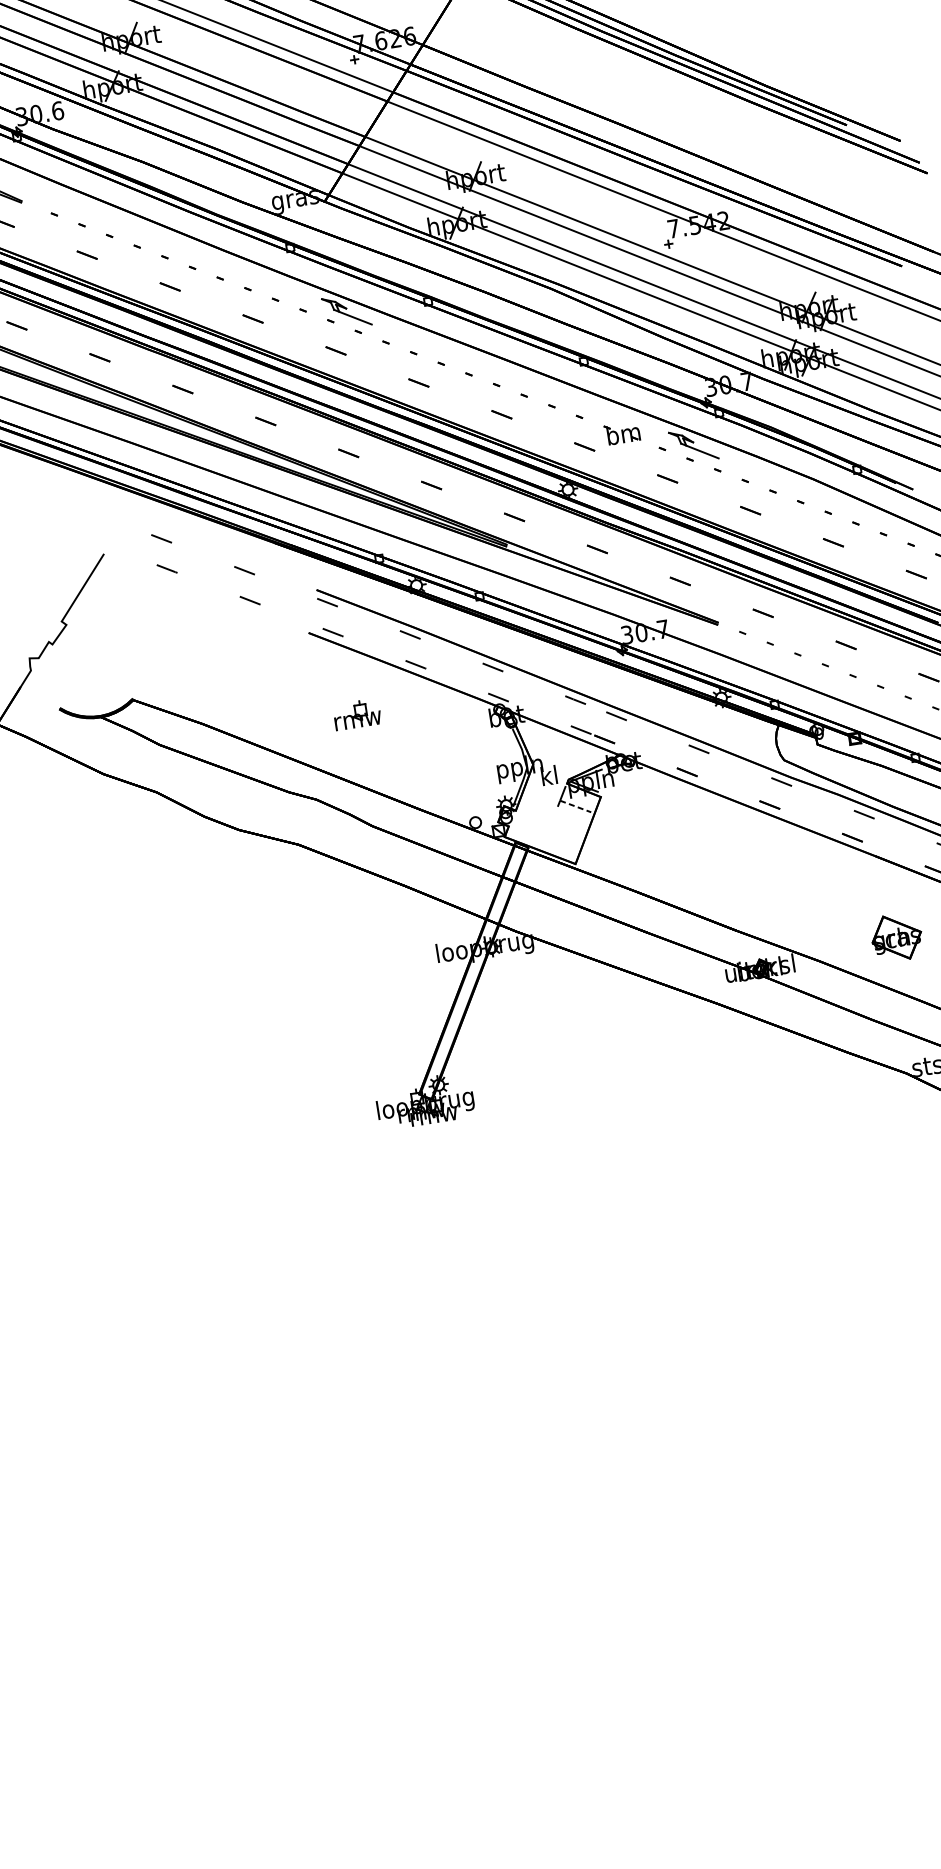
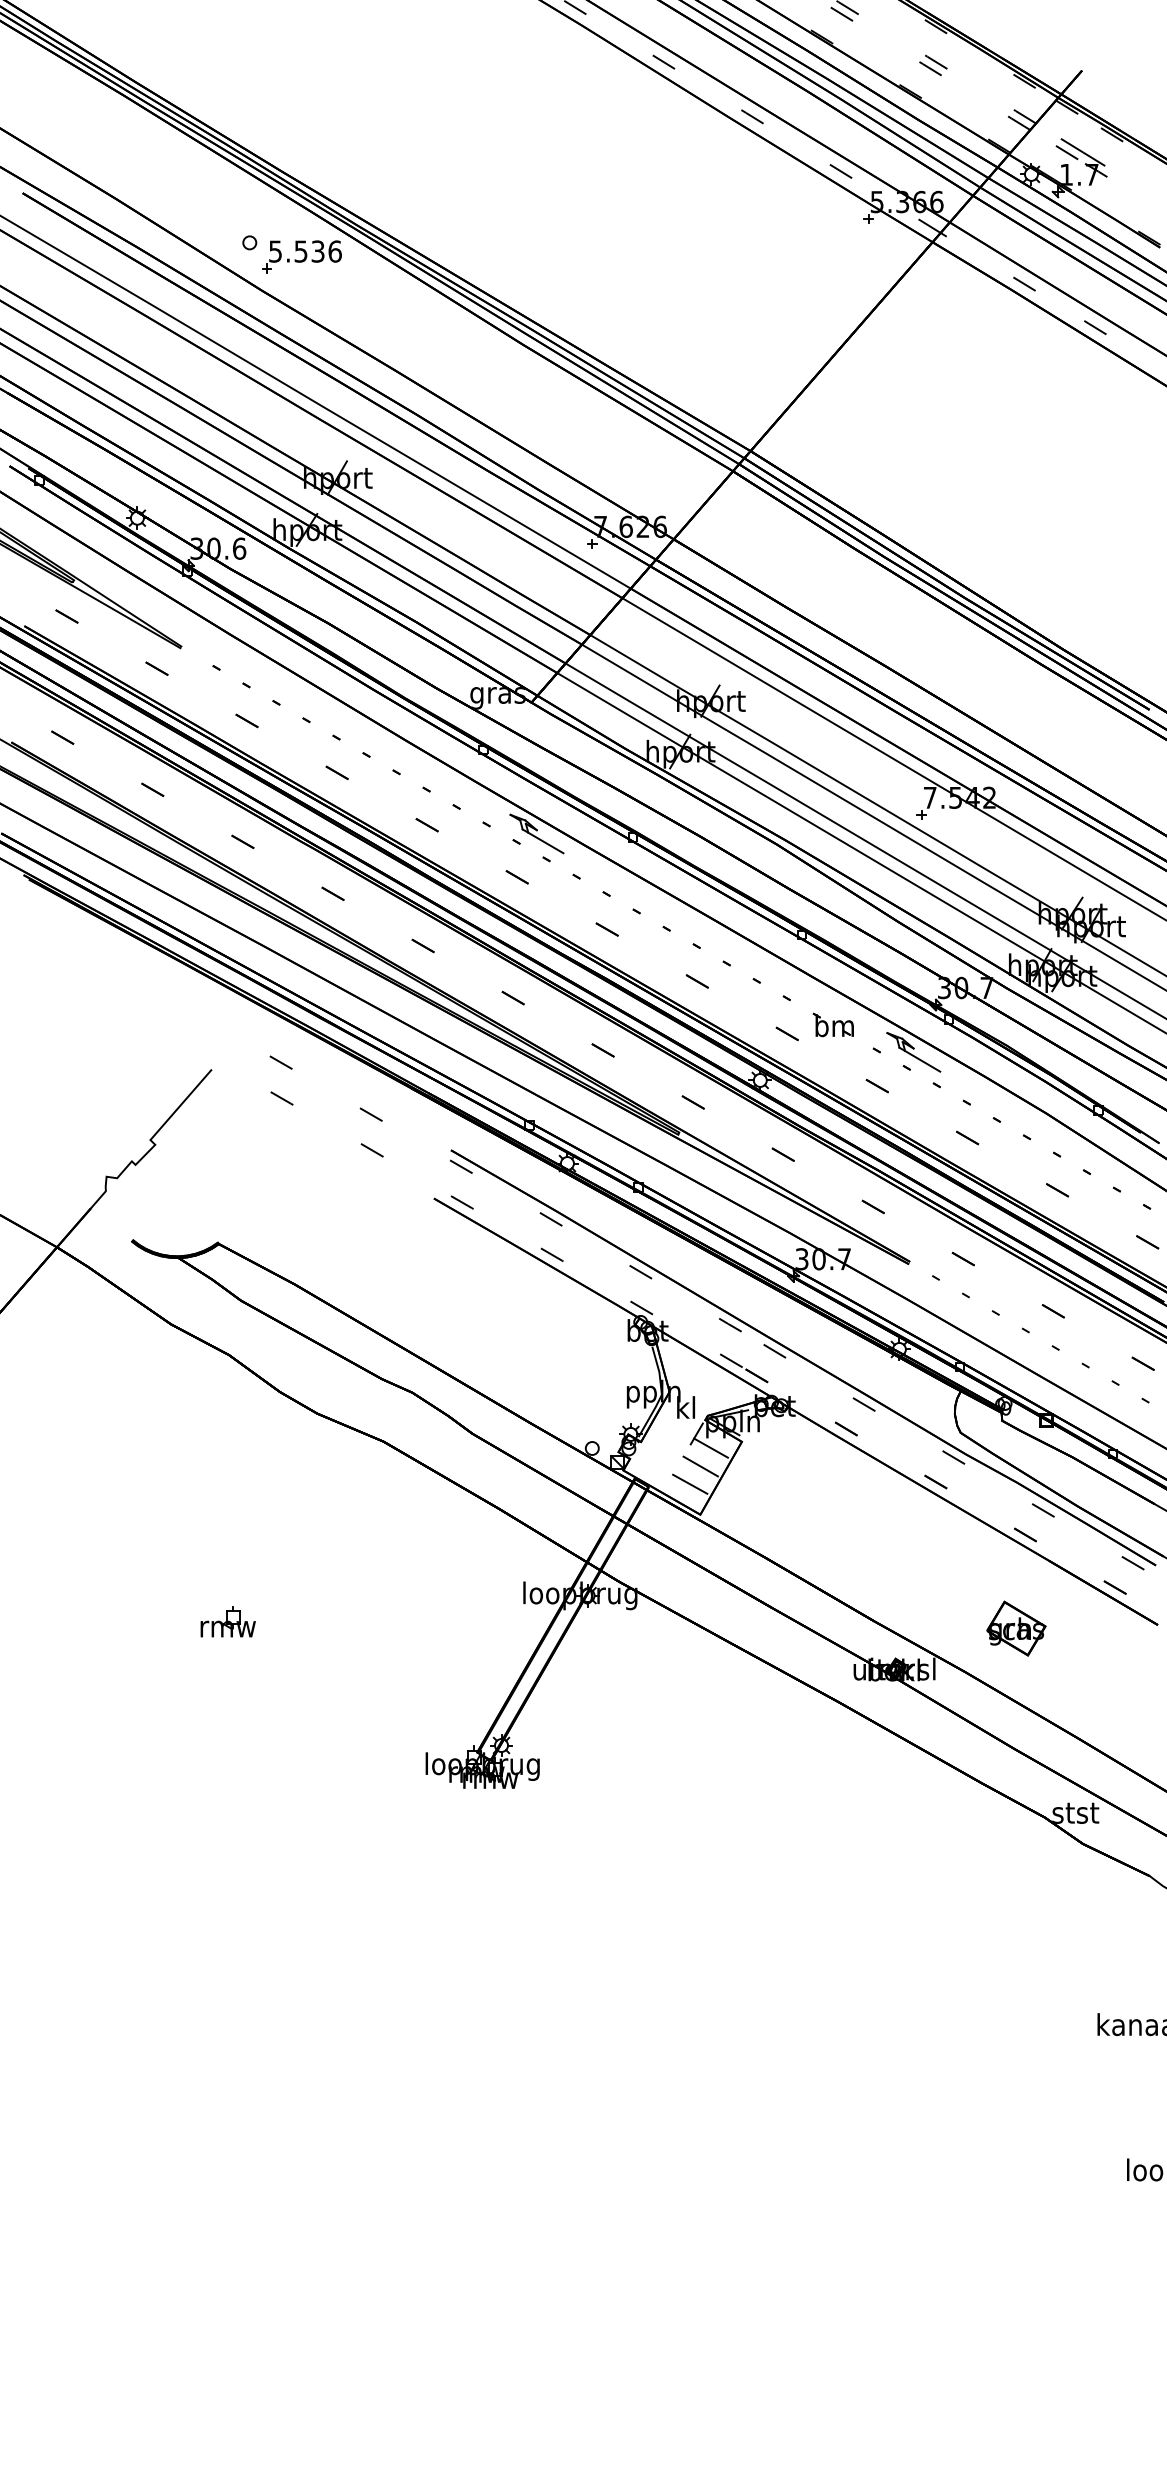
part: (356, 714) -> (227, 1621), moved
line: (576, 806) -> (711, 1448), dashed -> solid
line: (569, 823) -> (700, 1466), added
line: (563, 839) -> (690, 1483), added
part: (896, 937) -> (1016, 1628), moved

